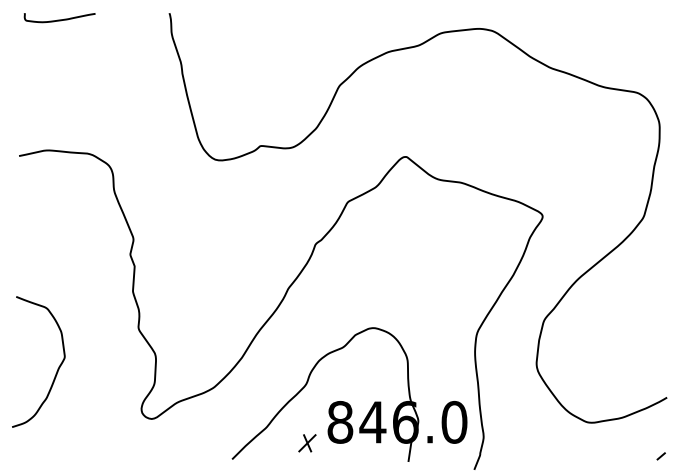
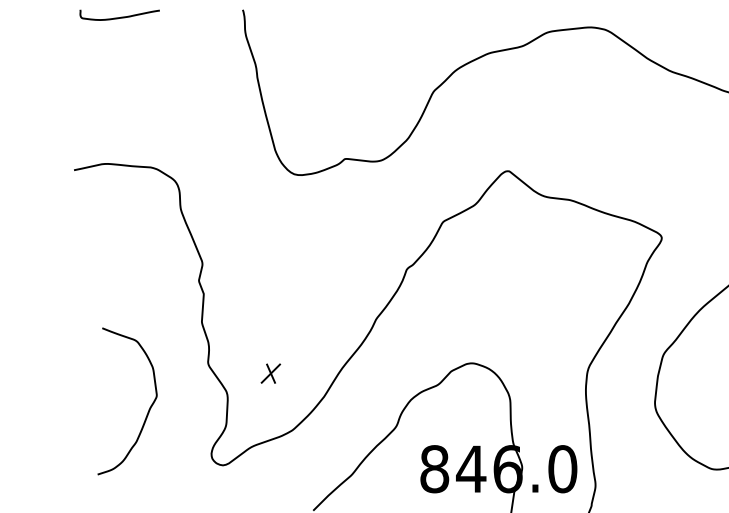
curve: (57, 368) -> (148, 408), moved
part: (307, 443) -> (270, 373), moved

